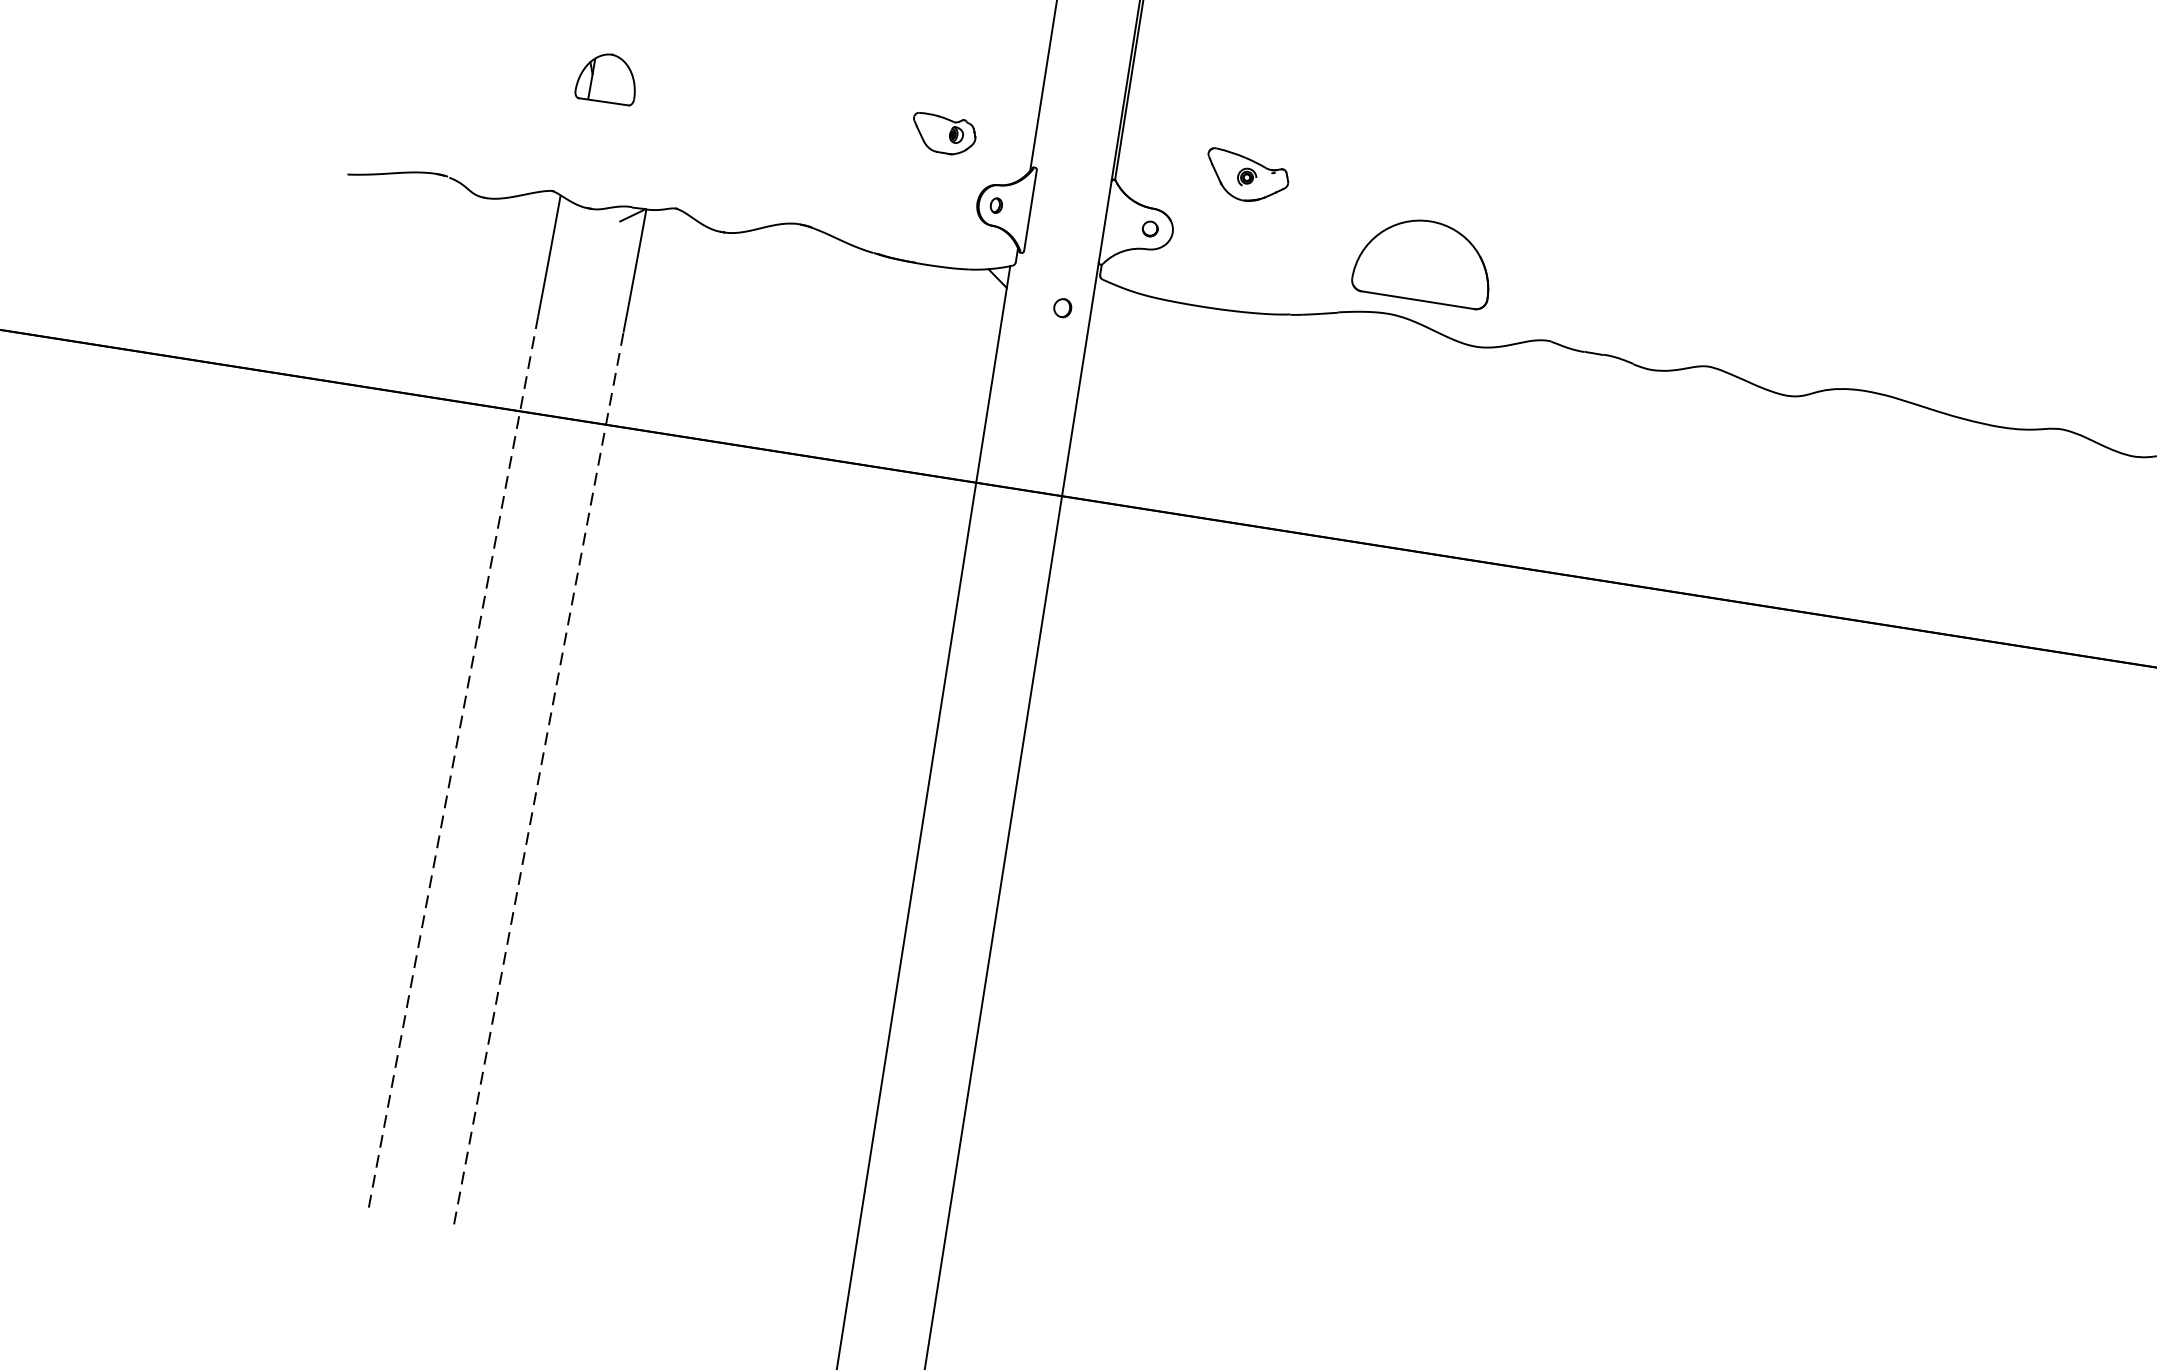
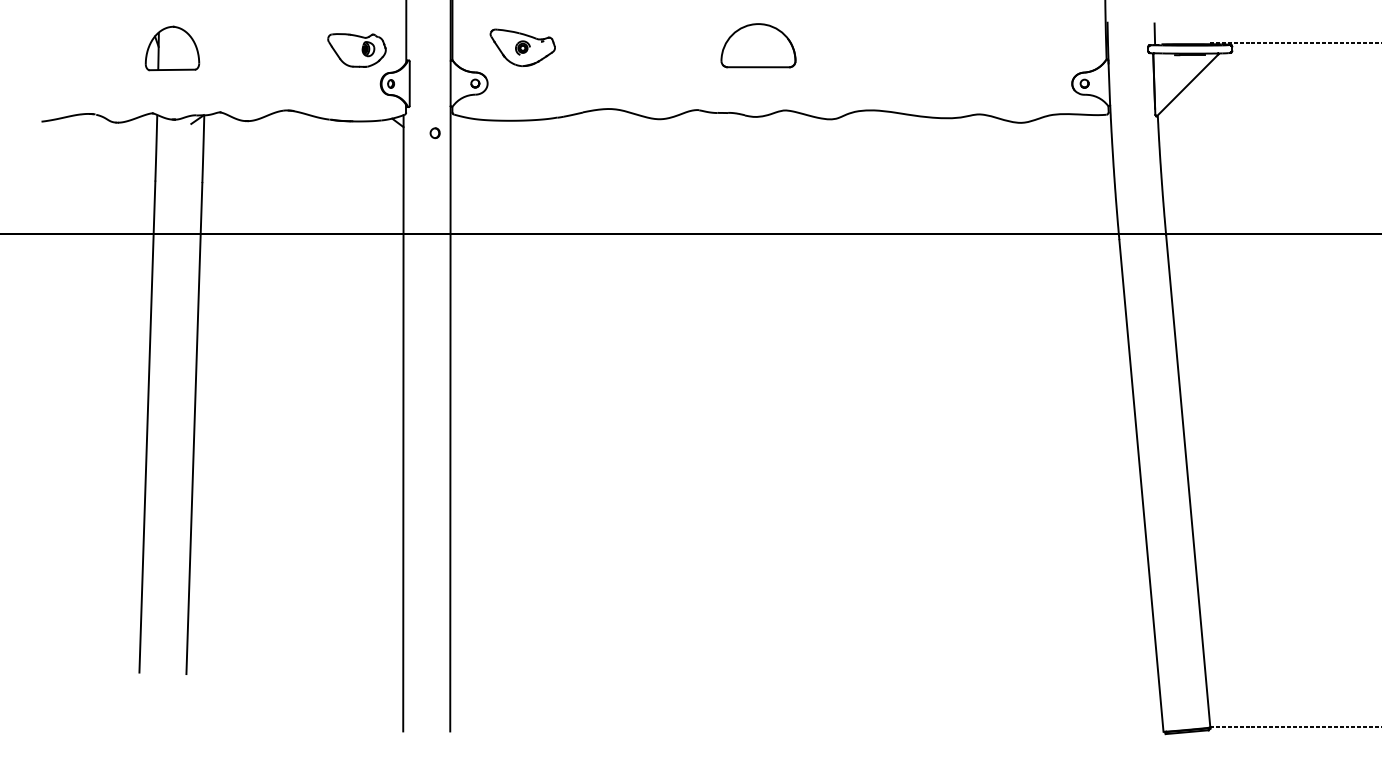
part: (607, 78) -> (172, 48), size x1.67
part: (942, 134) -> (356, 50), size x1.67
part: (1246, 176) -> (522, 47), size x1.43
part: (1424, 260) -> (758, 45), moved
line: (453, 763) -> (147, 427), dashed -> solid
line: (539, 778) -> (194, 428), dashed -> solid

